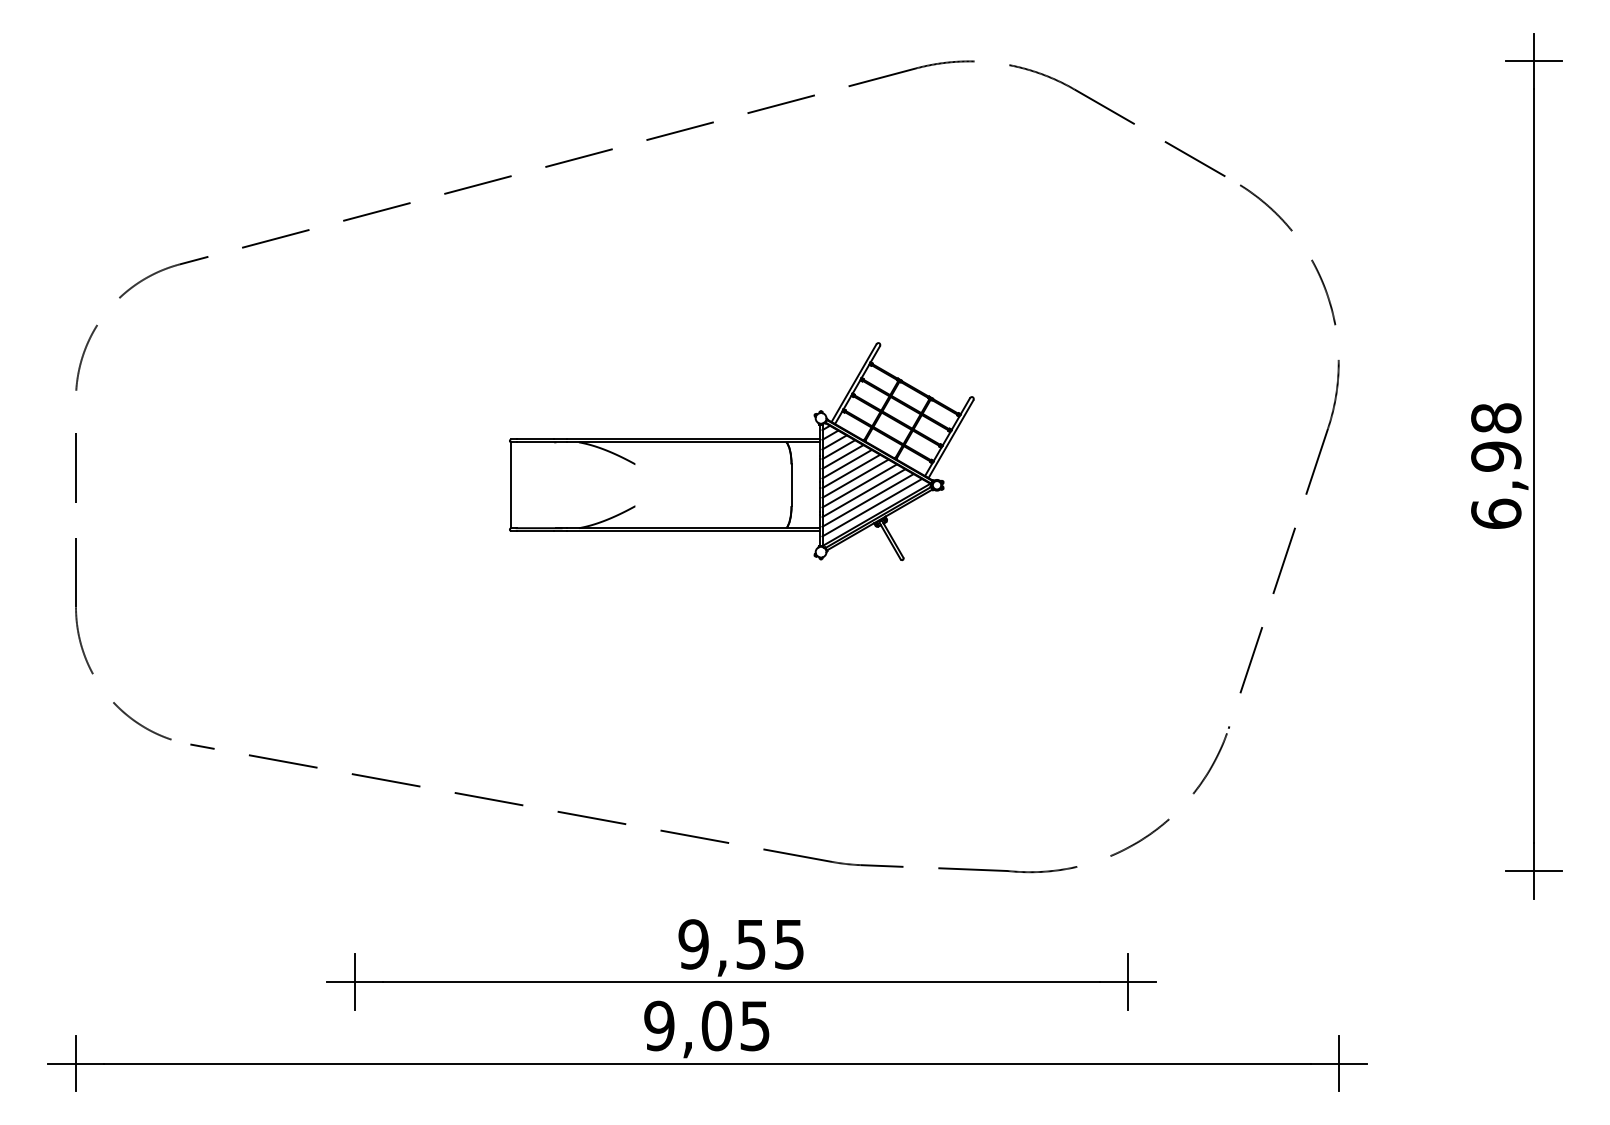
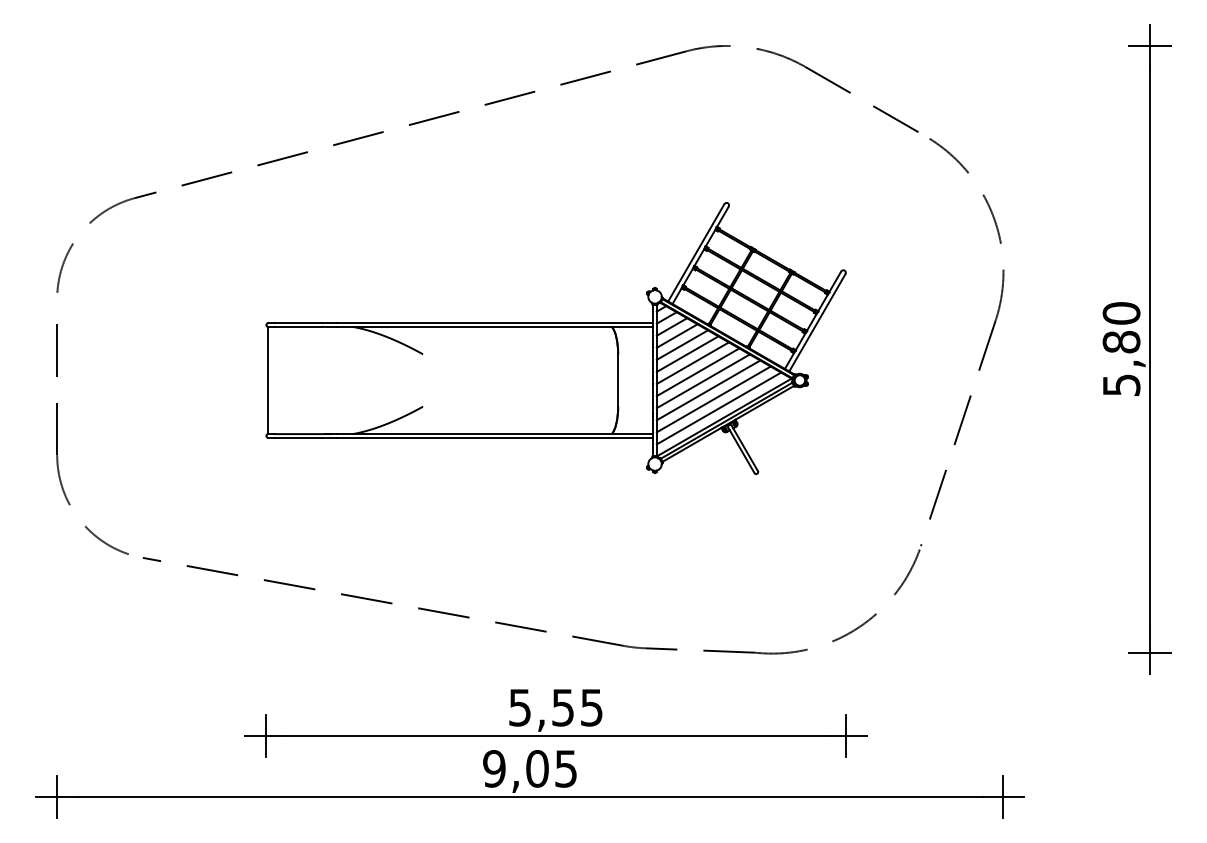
part: (741, 451) -> (555, 338), size x1.67
text: (1496, 465) -> (1121, 348), 6,98 -> 5,80
text: (693, 944) -> (519, 707), 9,55 -> 5,55

